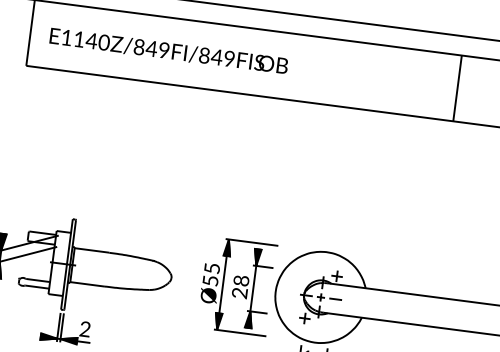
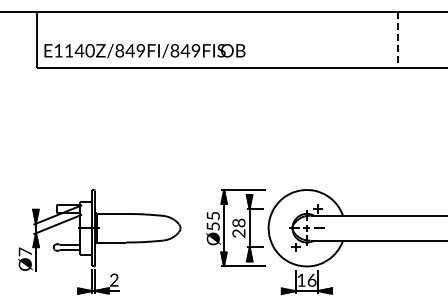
text: (168, 50) -> (144, 50), moved
line: (457, 88) -> (397, 39), solid -> dashed

